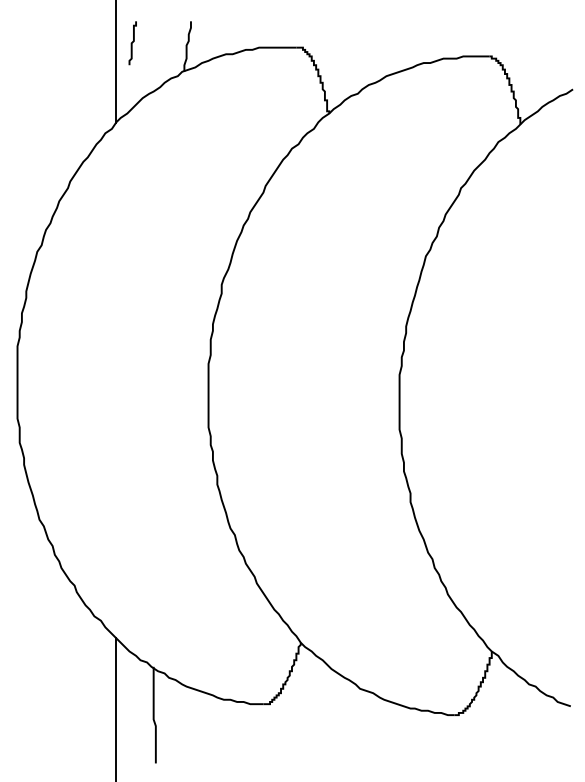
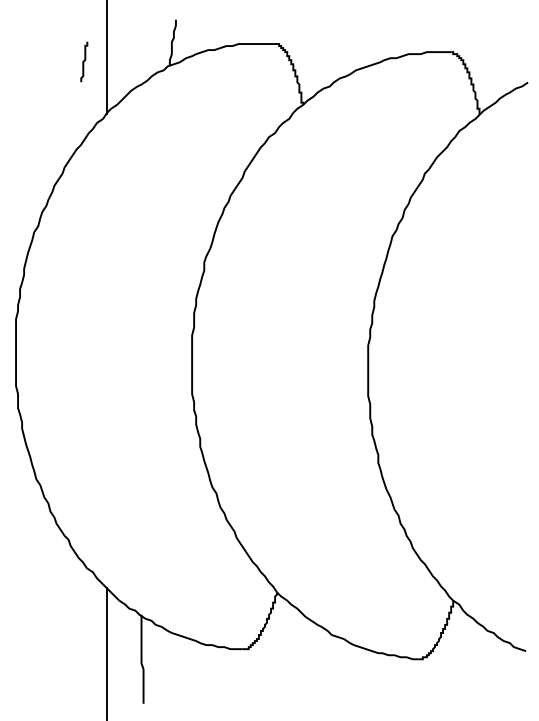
line: (133, 42) -> (84, 61), moved

